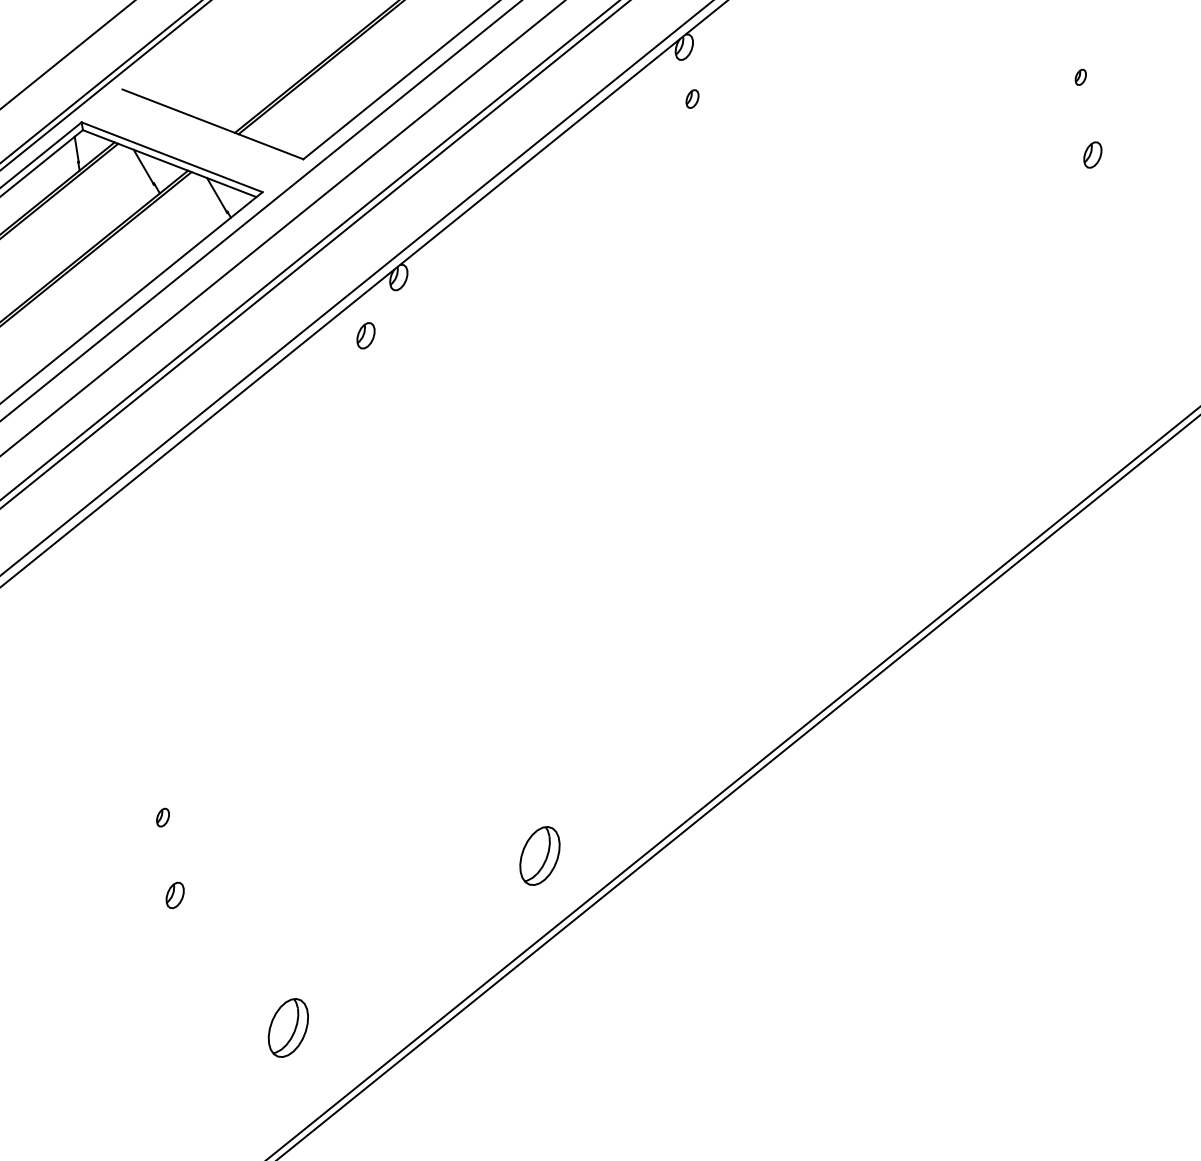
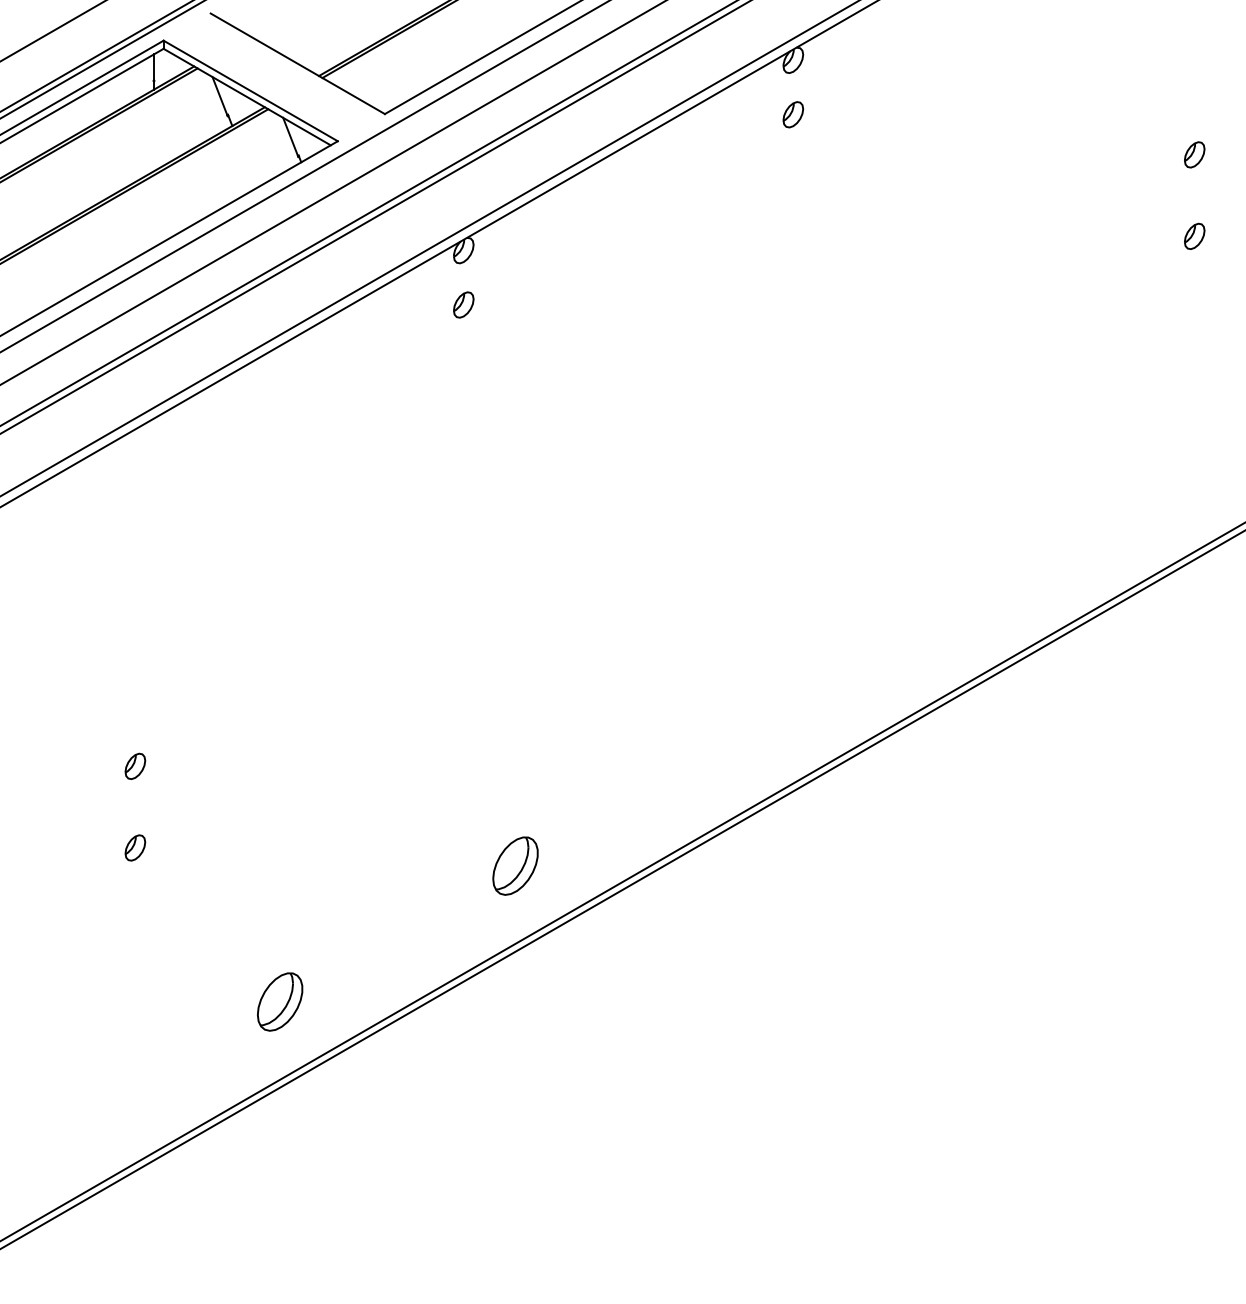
part: (1080, 77) -> (1194, 154), size x1.67
part: (692, 98) -> (793, 114), size x1.43
part: (365, 335) -> (463, 304), moved
part: (163, 816) -> (135, 765), size x1.43
part: (288, 1027) -> (280, 1001), moved

